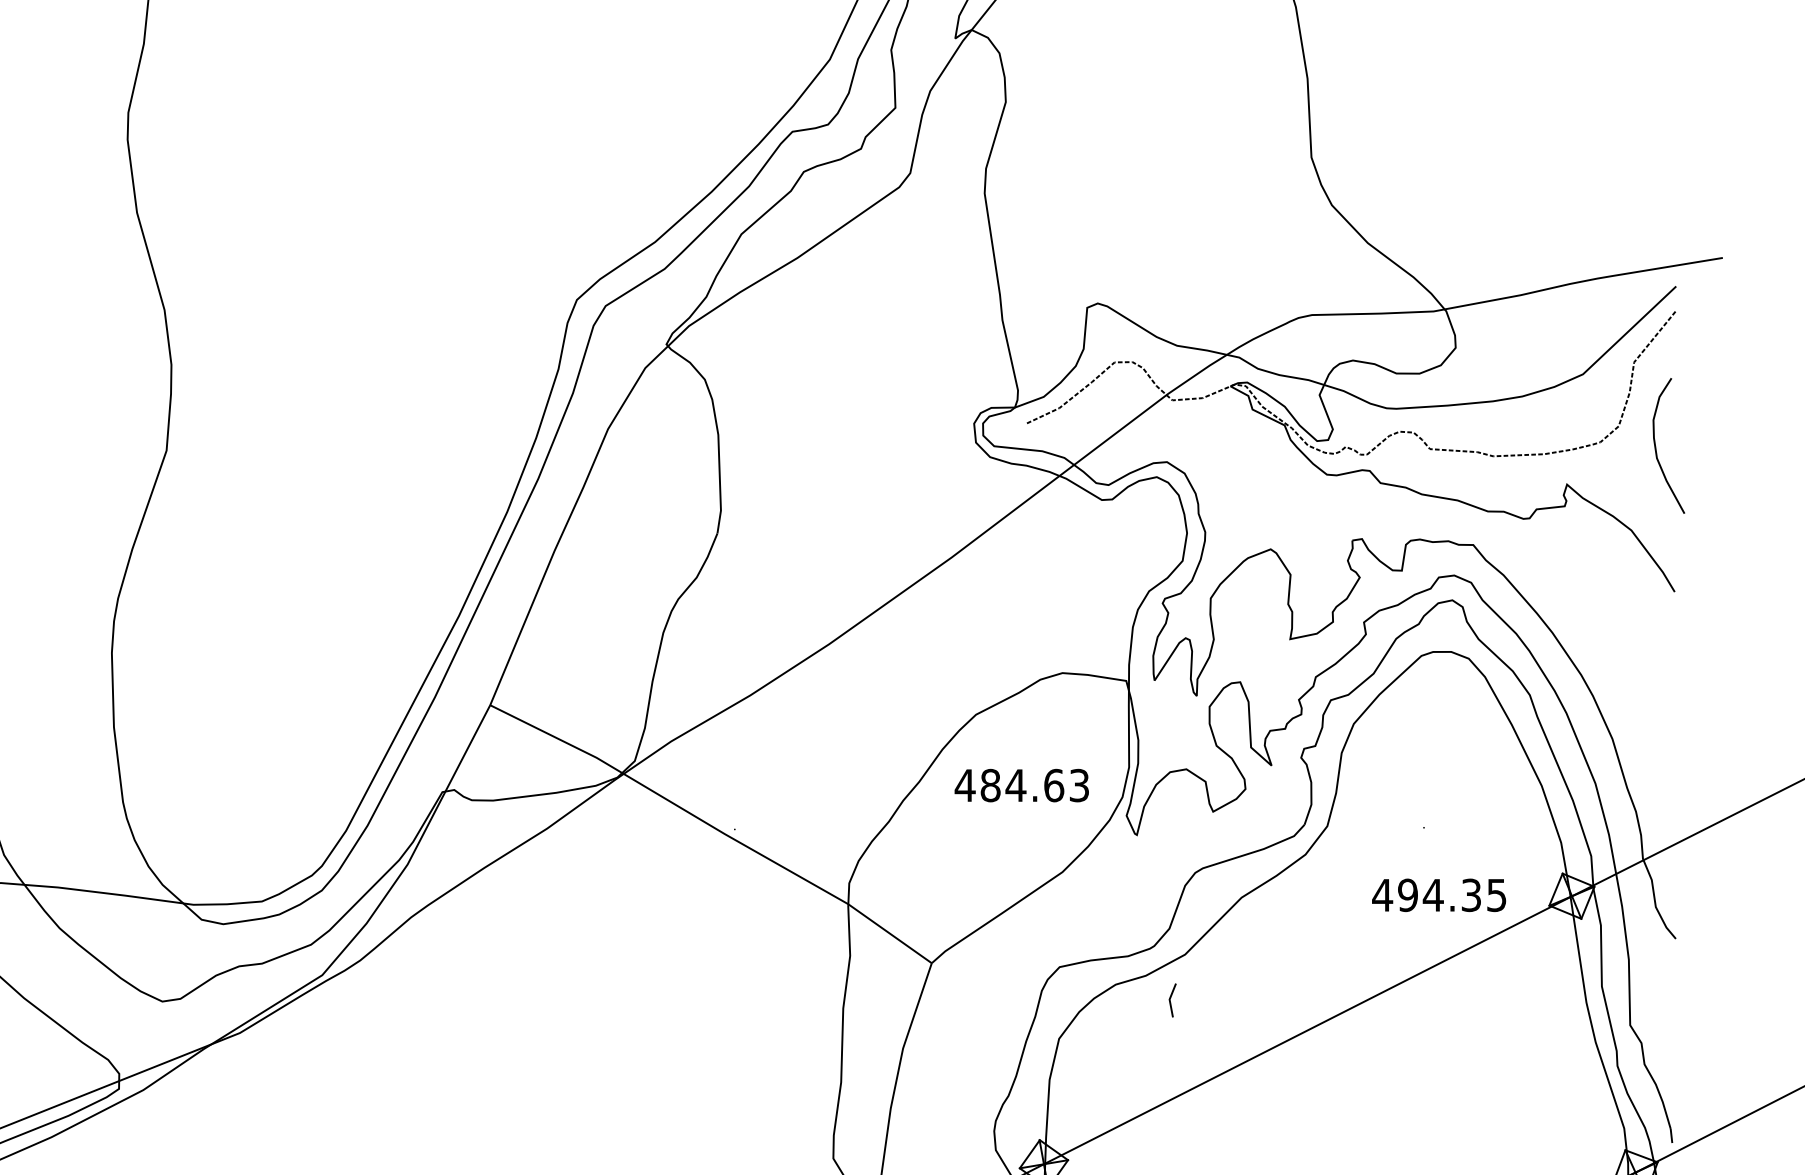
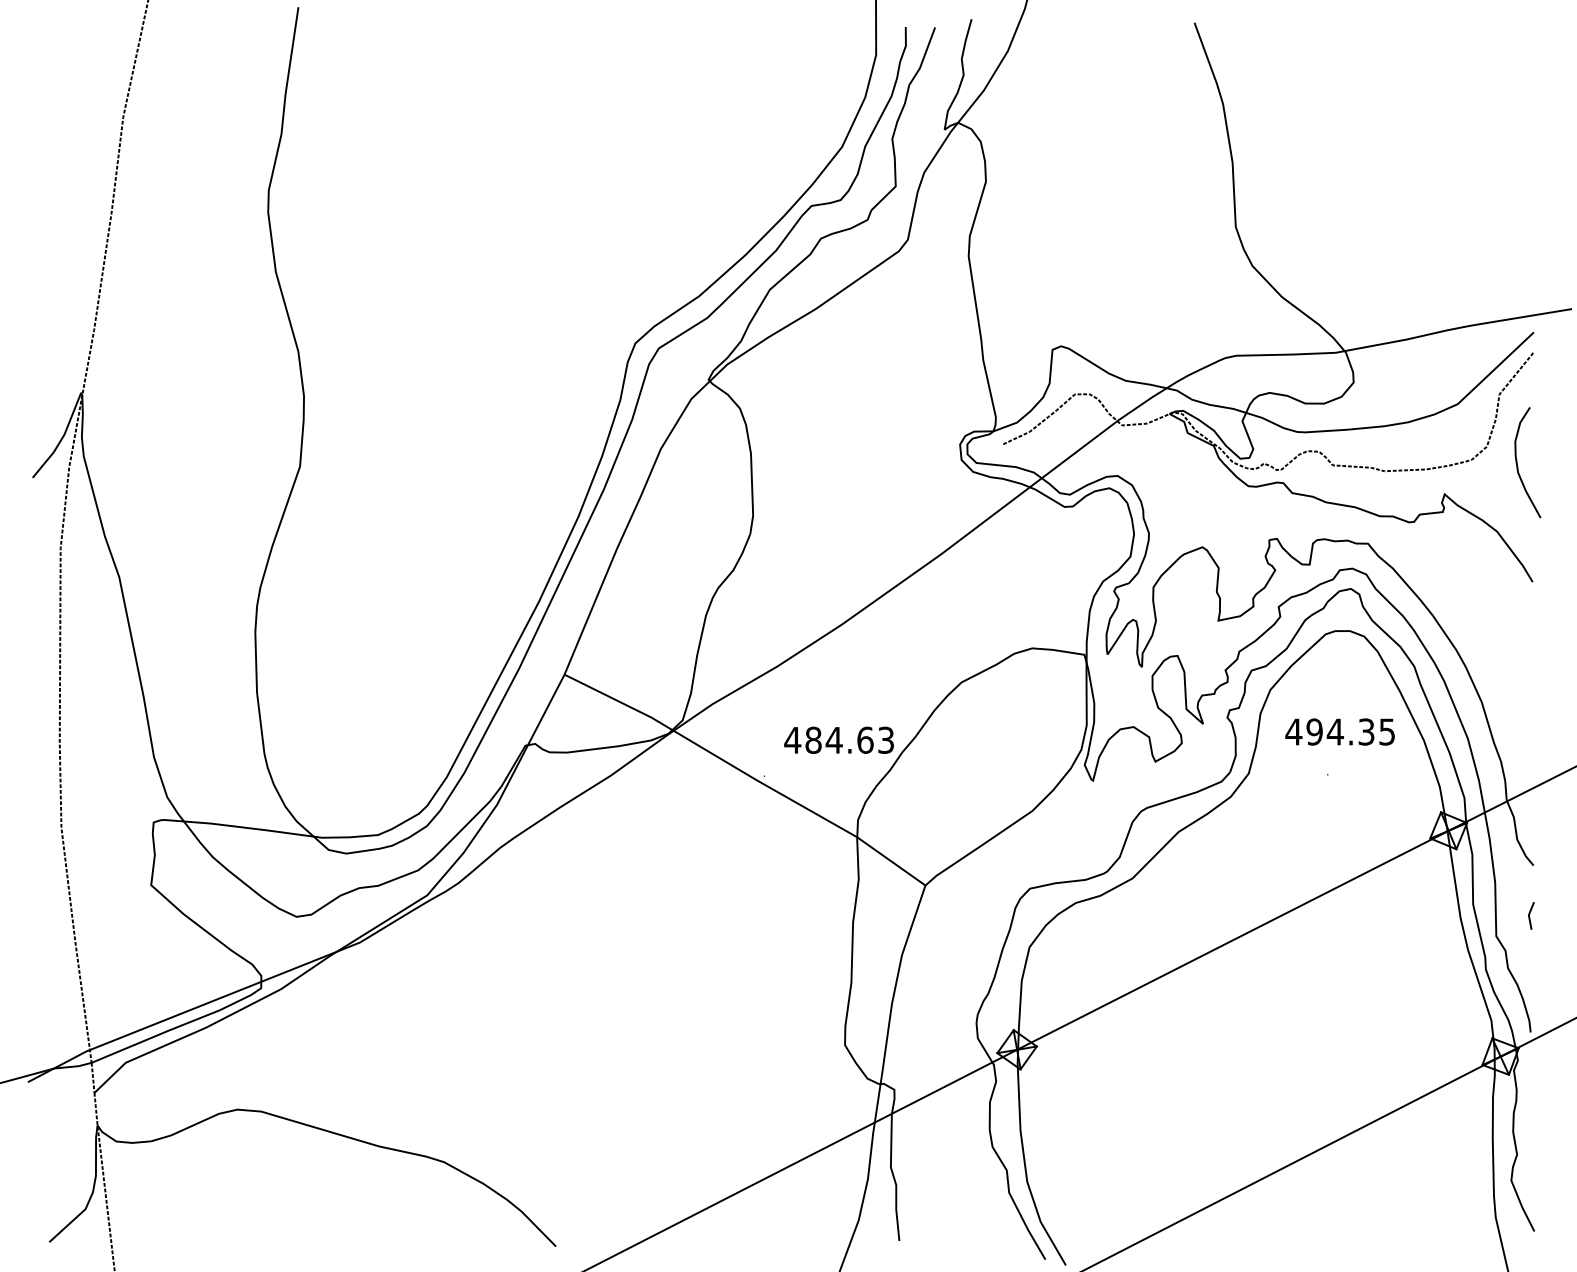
text: (1021, 784) -> (838, 739), moved
text: (1438, 894) -> (1339, 731), moved
line: (1171, 998) -> (1530, 914), moved

